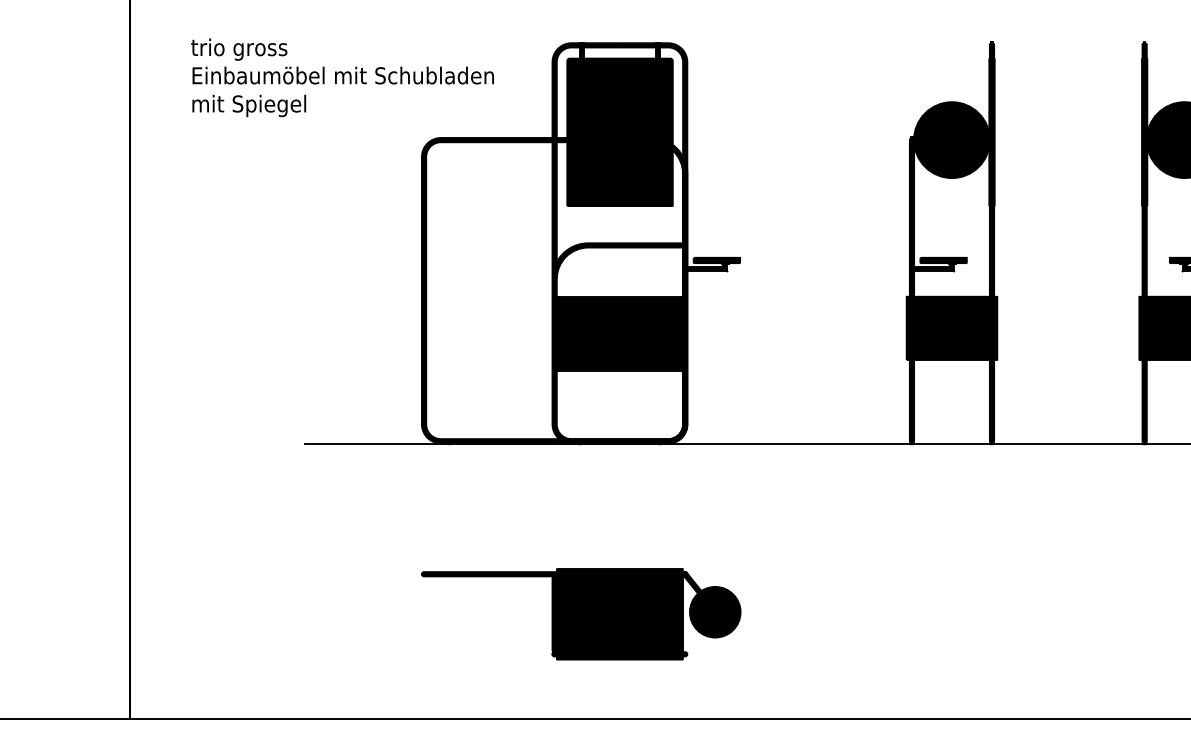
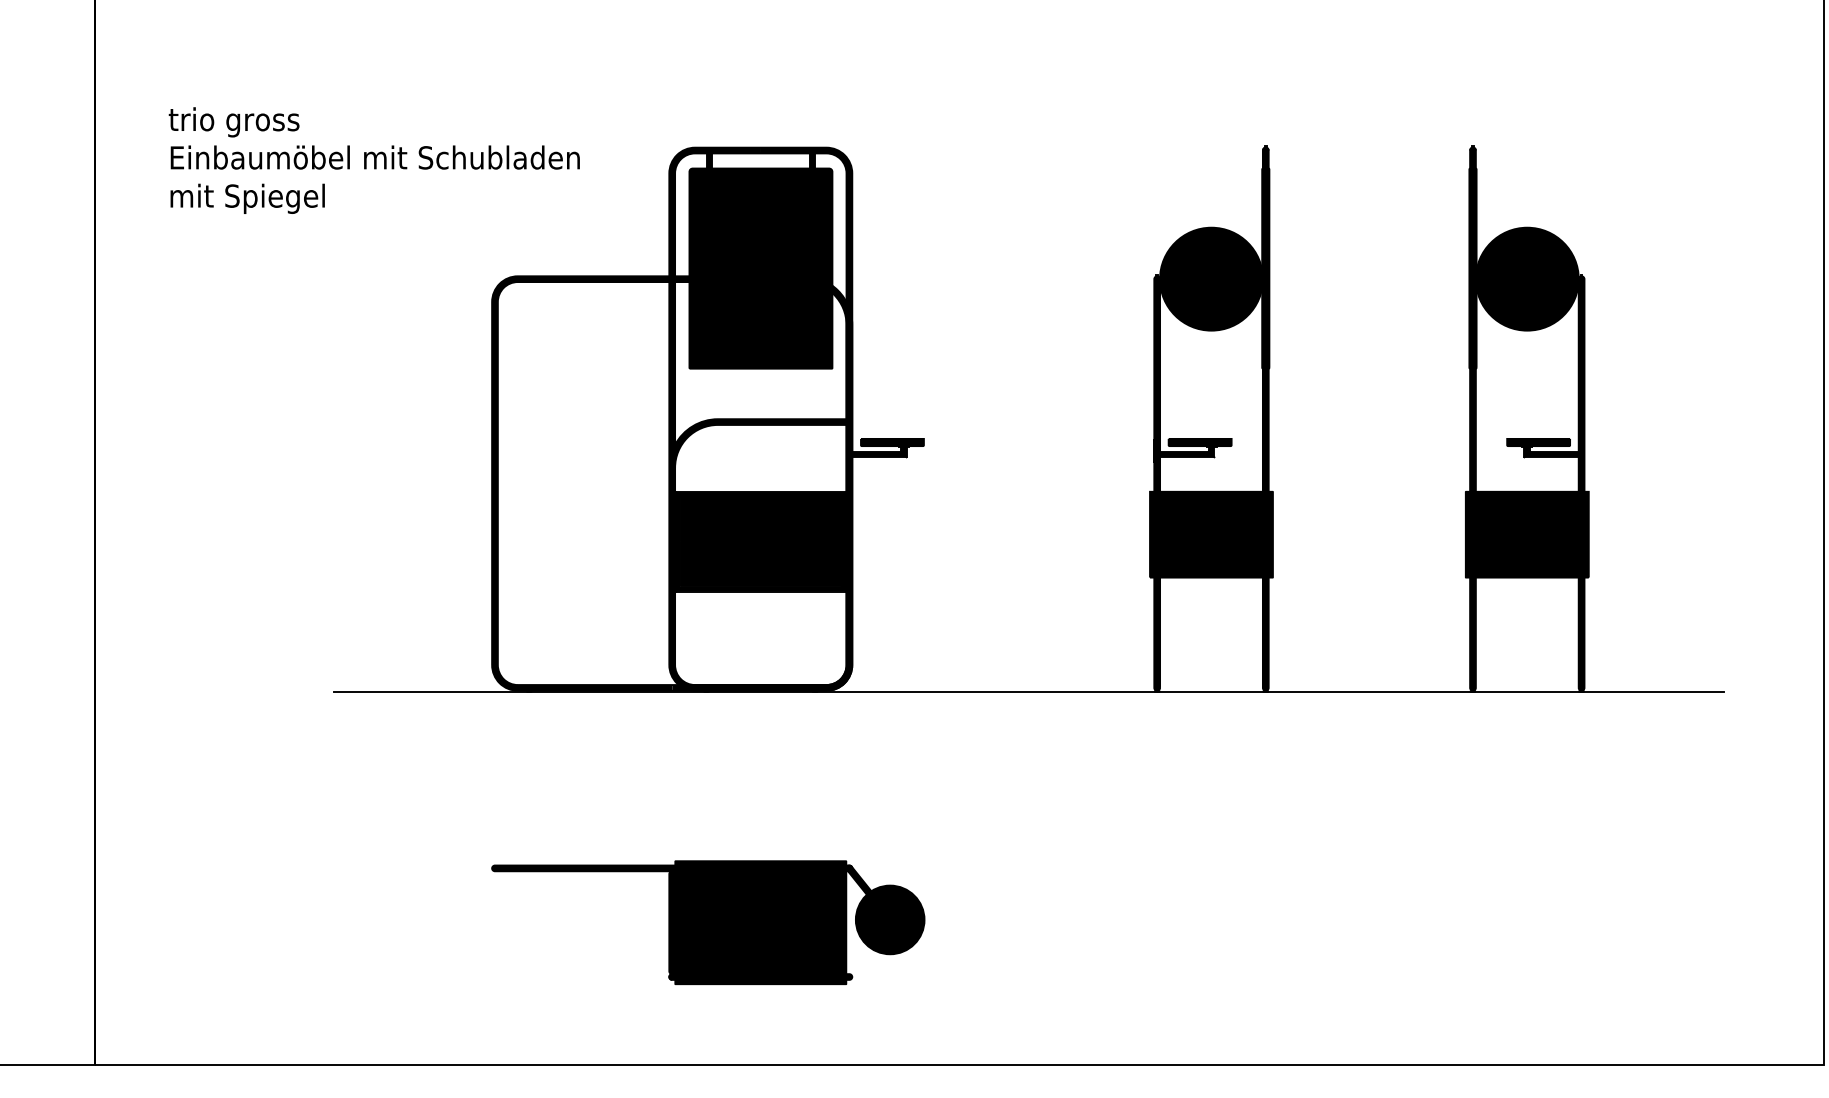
text: (341, 77) -> (373, 160), moved

